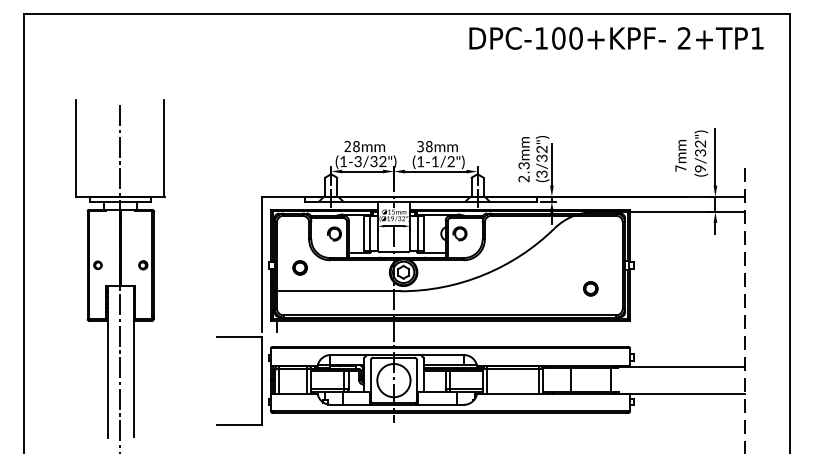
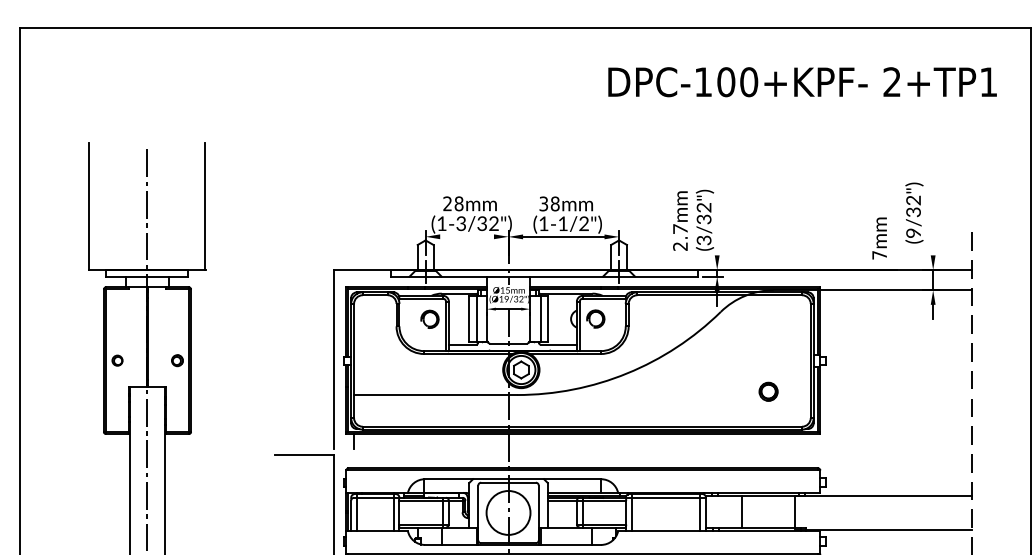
text: (616, 38) -> (802, 82), moved
text: (680, 155) -> (879, 238), moved
line: (715, 157) -> (933, 218), removed
line: (551, 164) -> (716, 227), removed
text: (523, 165) -> (679, 228), 3mm -> 7mm
line: (362, 171) -> (467, 236), removed
circle: (299, 267) -> (383, 363), removed

